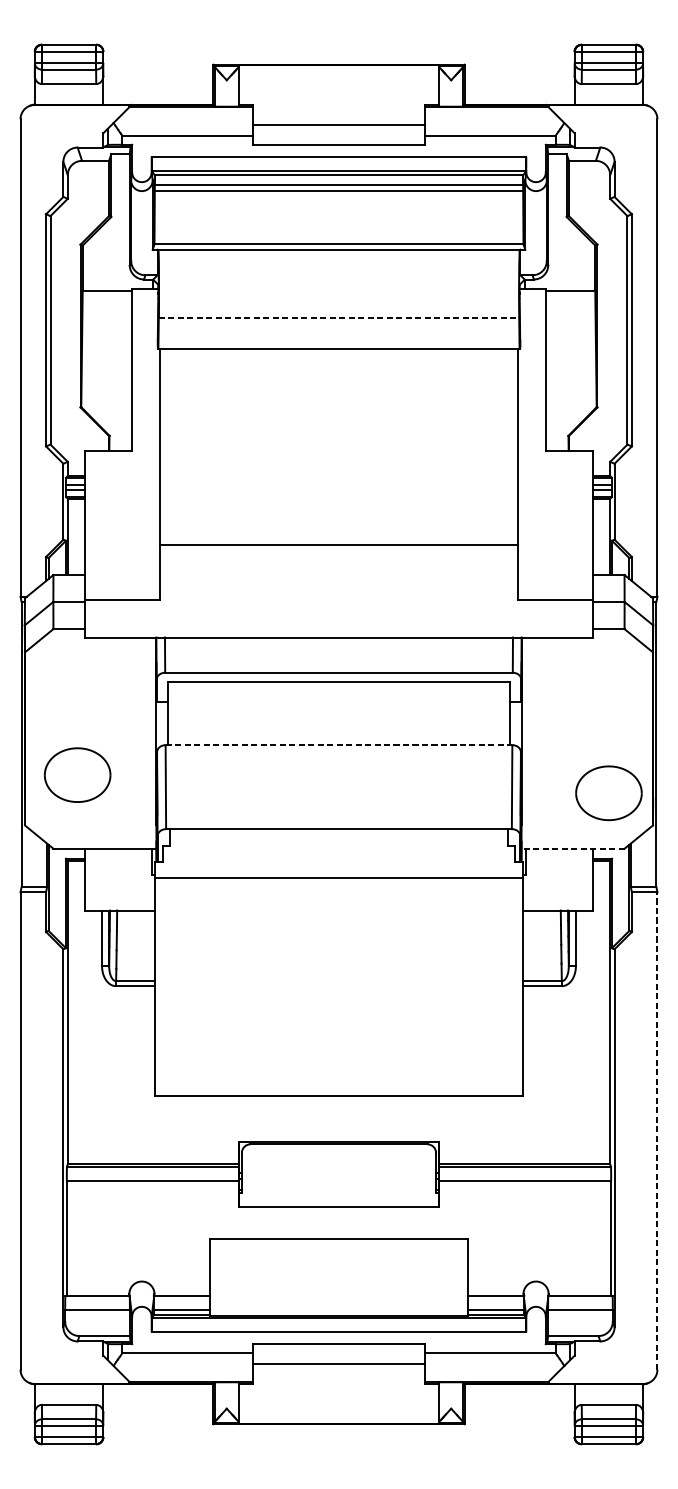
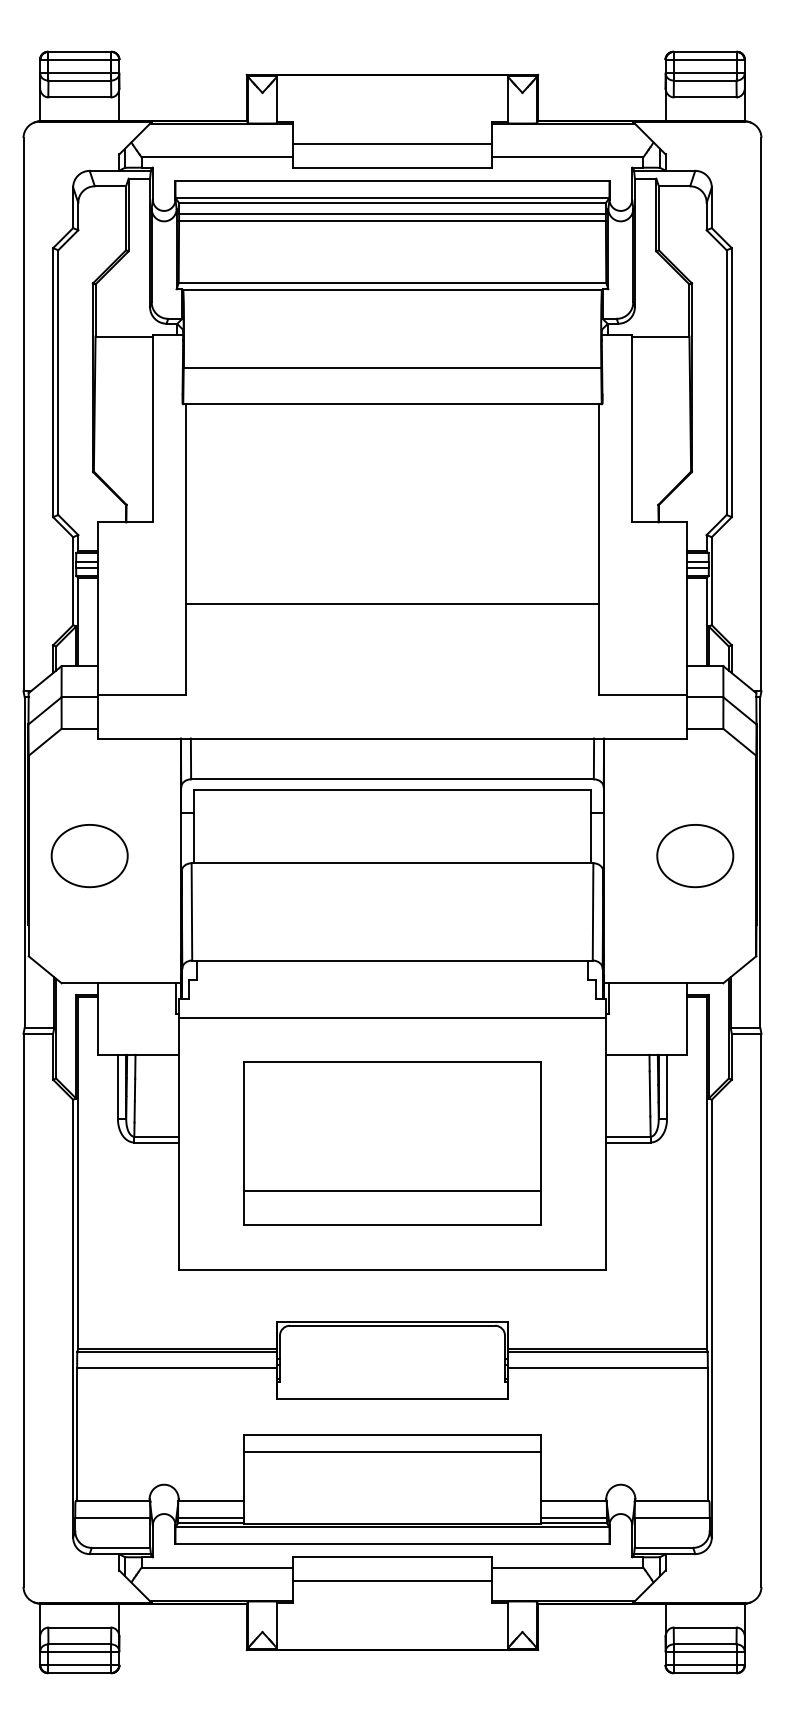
line: (339, 318) -> (392, 368), dashed -> solid
line: (339, 545) -> (392, 604), moved
line: (339, 745) -> (392, 863), dashed -> solid
part: (77, 775) -> (89, 856), moved
part: (609, 793) -> (695, 856), moved
line: (572, 848) -> (663, 983), dashed -> solid
part: (339, 987) -> (392, 1143), added
line: (657, 1131) -> (761, 1310), dashed -> solid
line: (339, 1252) -> (392, 1451), added

